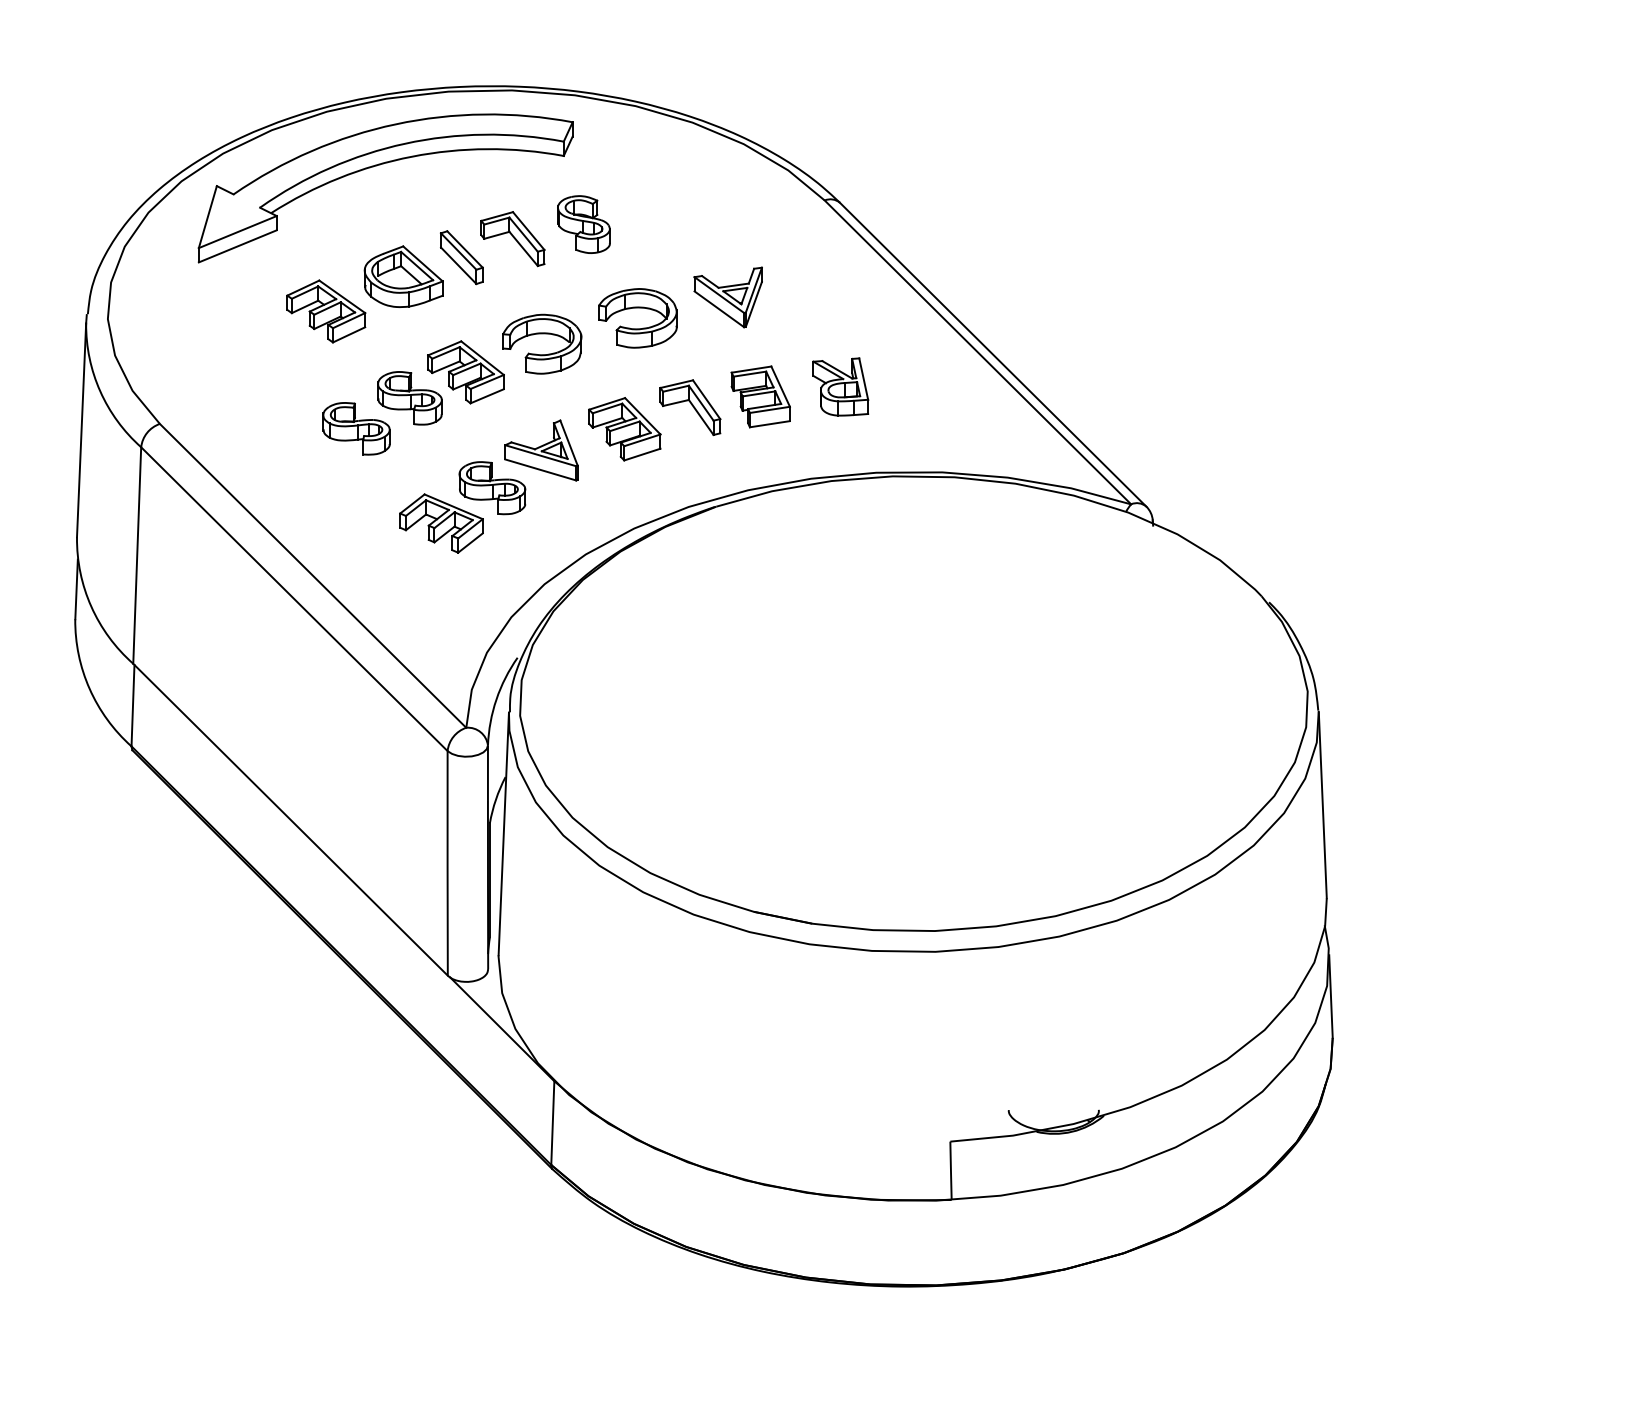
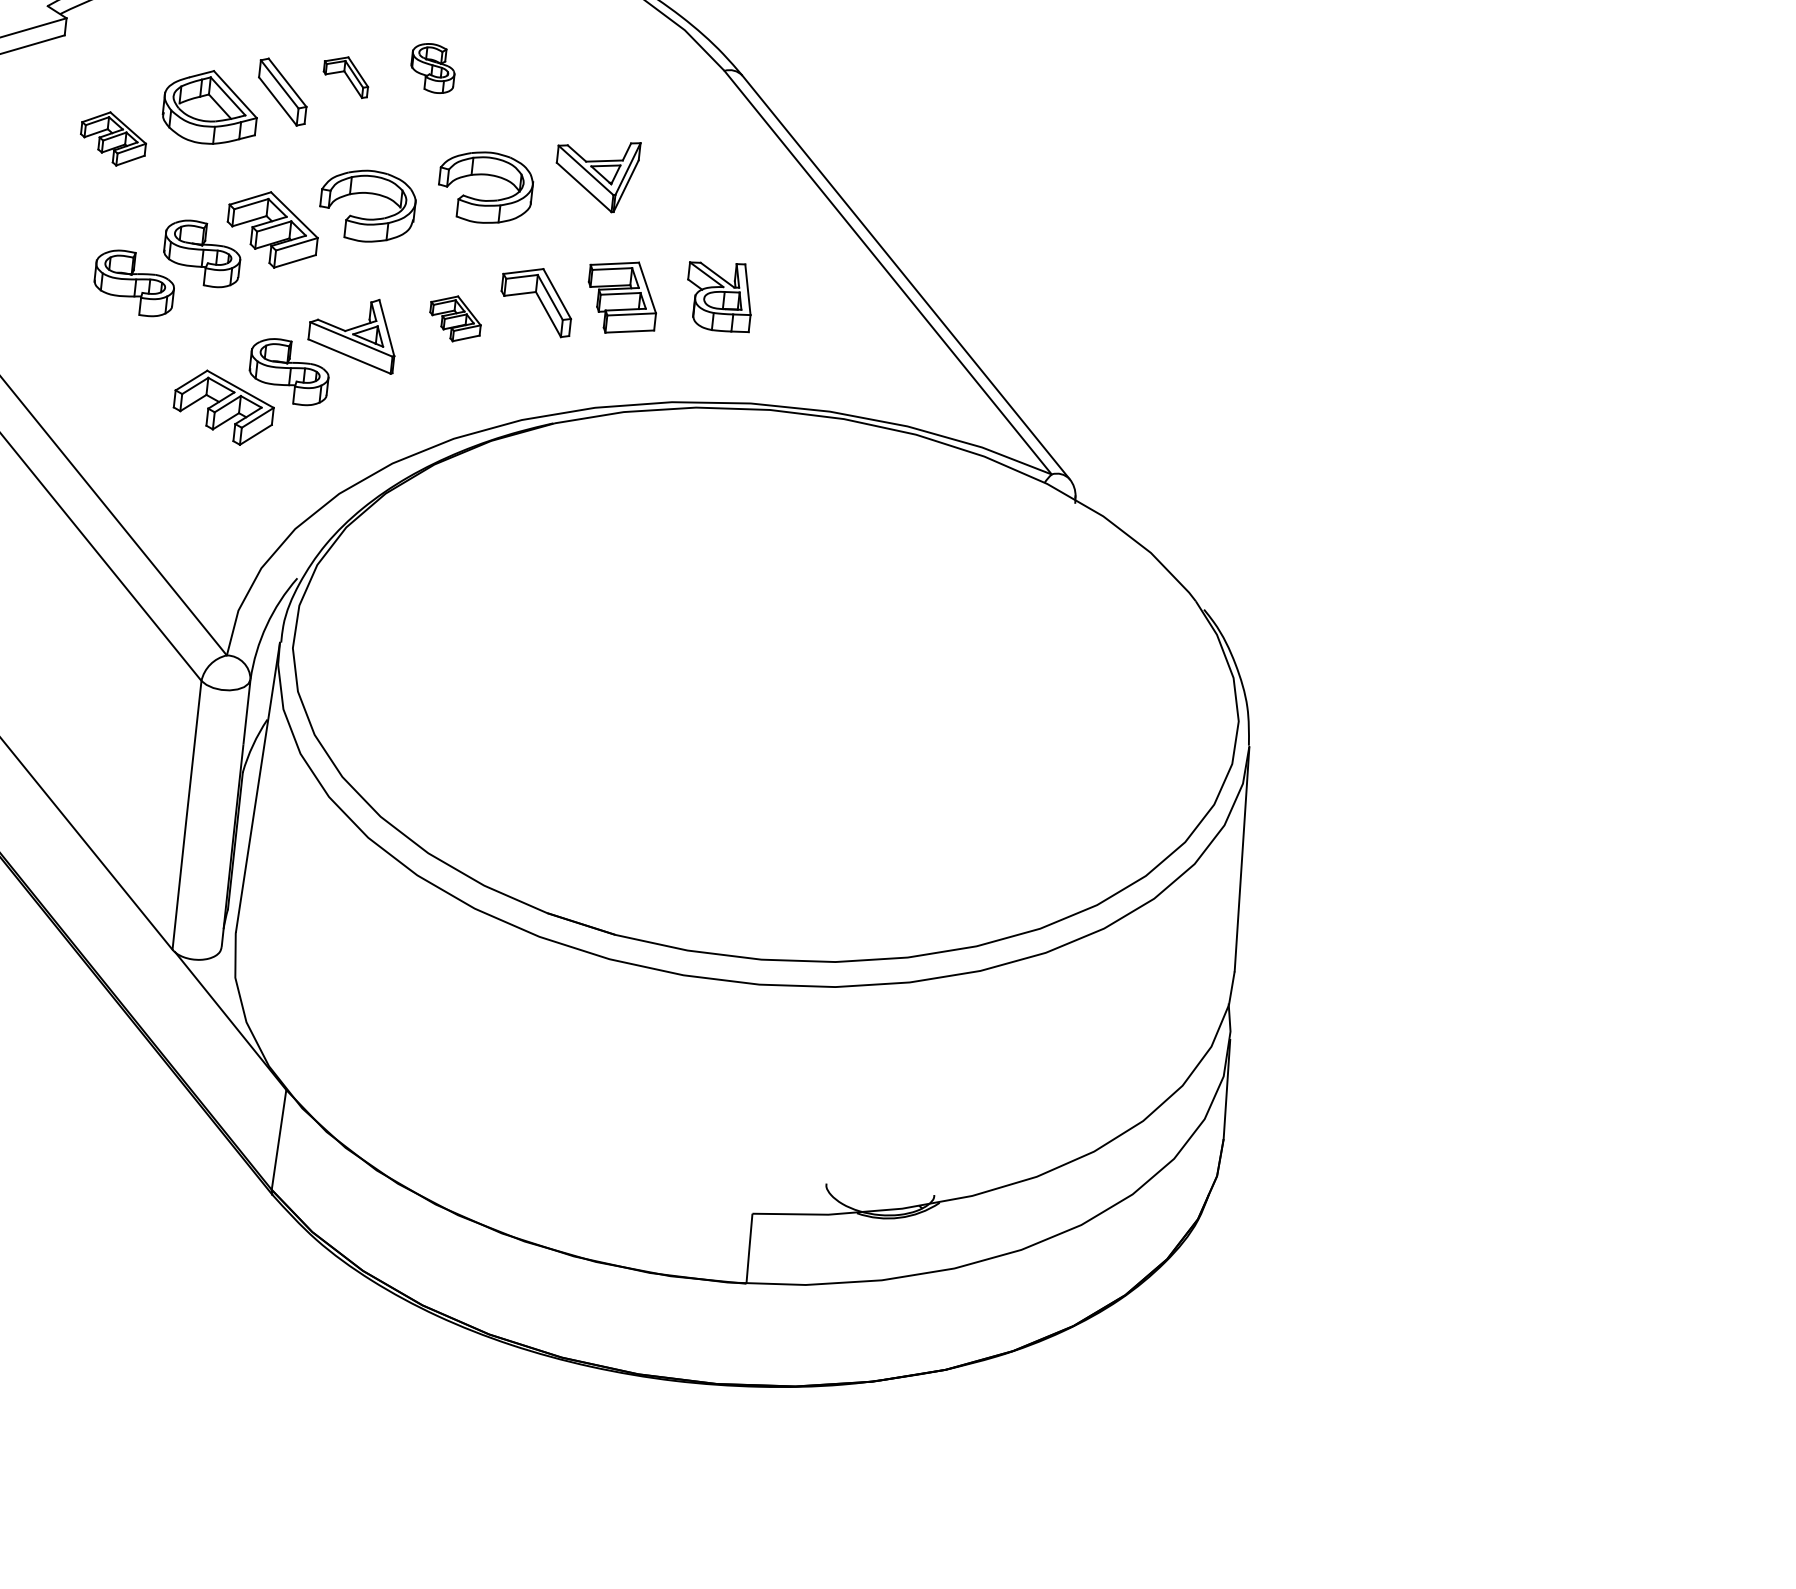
part: (583, 224) -> (432, 68), size x0.7
part: (512, 239) -> (345, 76), size x0.6
part: (326, 311) -> (113, 138), size x0.7
part: (624, 429) -> (455, 318), size x0.6

